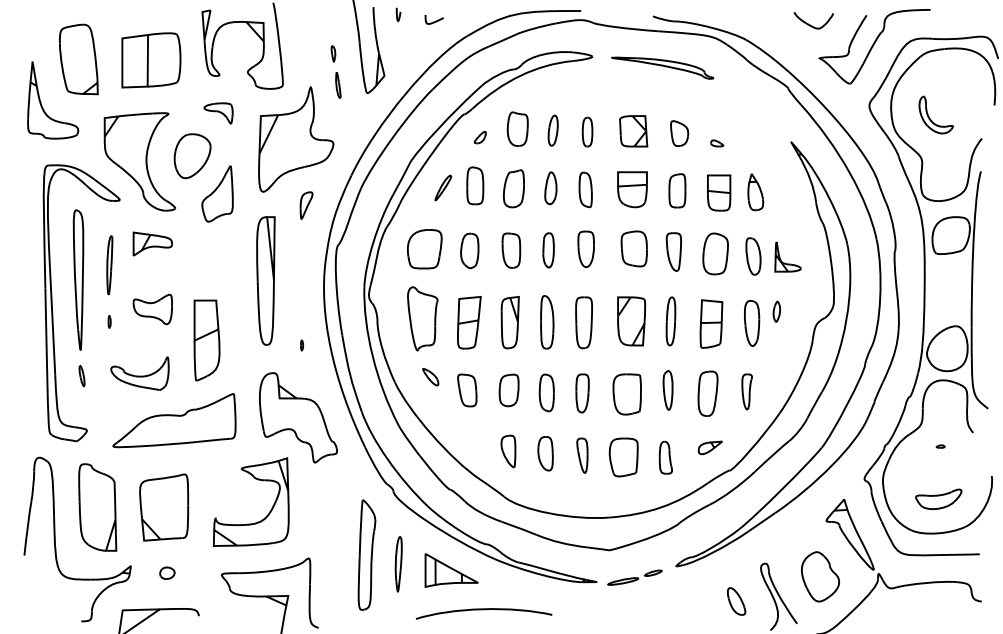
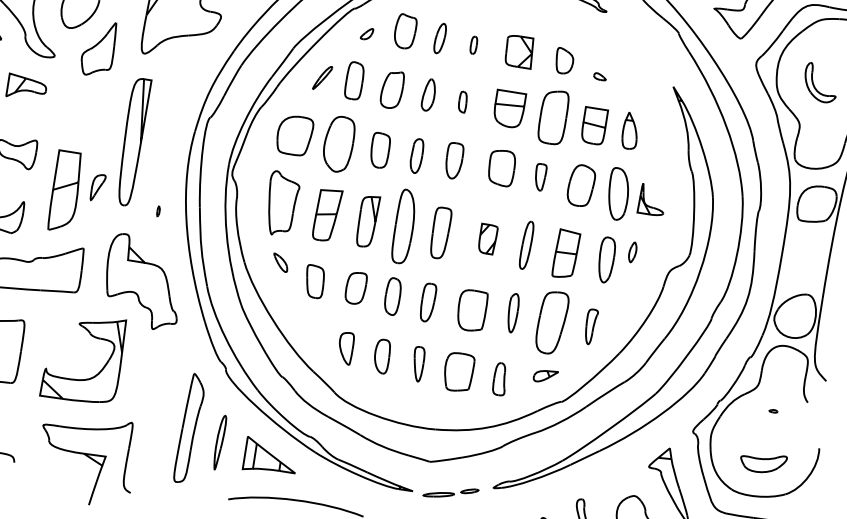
part: (587, 131) -> (473, 44), size x0.6
part: (585, 189) -> (462, 101), size x0.6
part: (677, 190) -> (553, 117), size x1.6
part: (306, 205) -> (97, 187), moved
part: (469, 250) -> (338, 143), size x1.6
part: (673, 251) -> (540, 176), size x0.7
part: (753, 256) -> (618, 194), size x1.4
part: (631, 321) -> (487, 239), size x0.6
part: (547, 322) -> (404, 227), size x1.4
part: (707, 393) -> (551, 322), size x1.4

